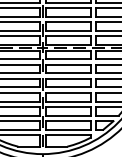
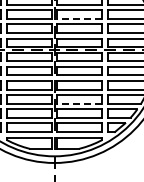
line: (67, 16) -> (79, 18), solid -> dashed
line: (67, 101) -> (79, 103), solid -> dashed

